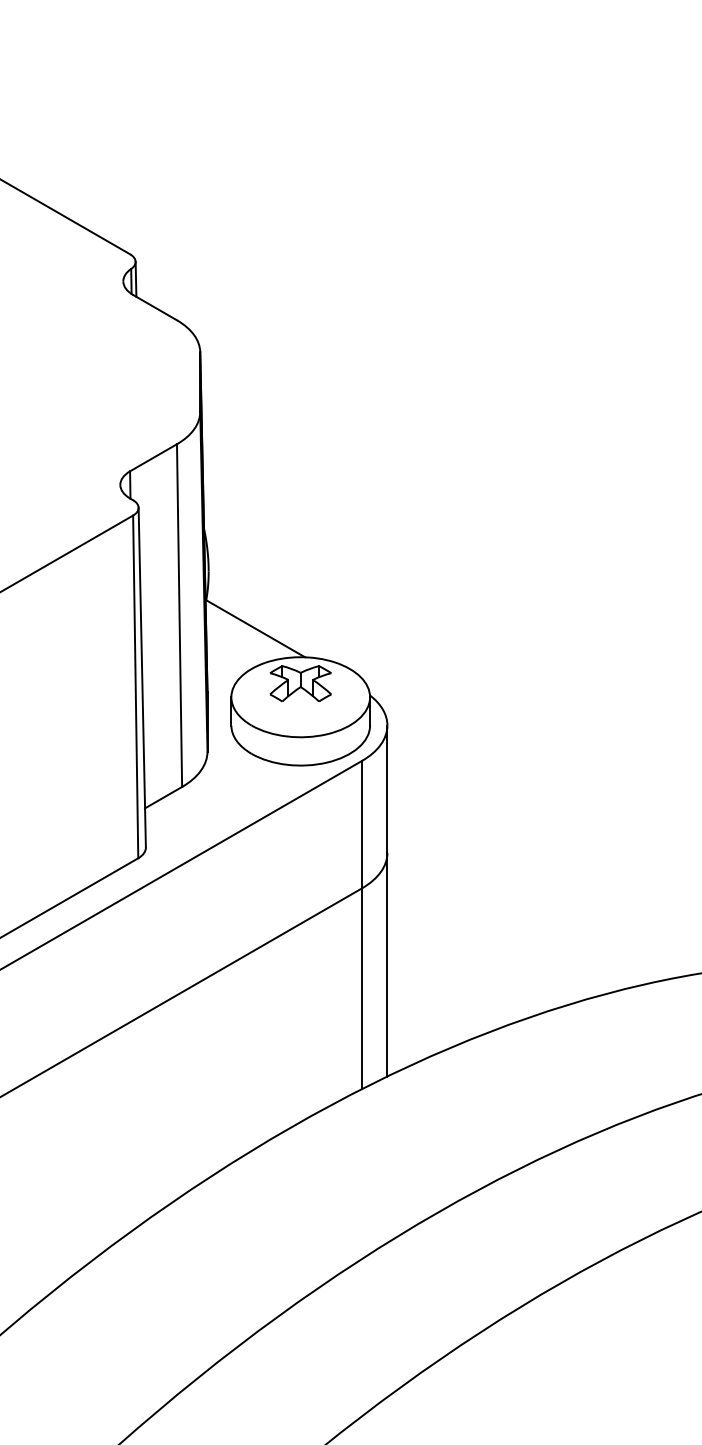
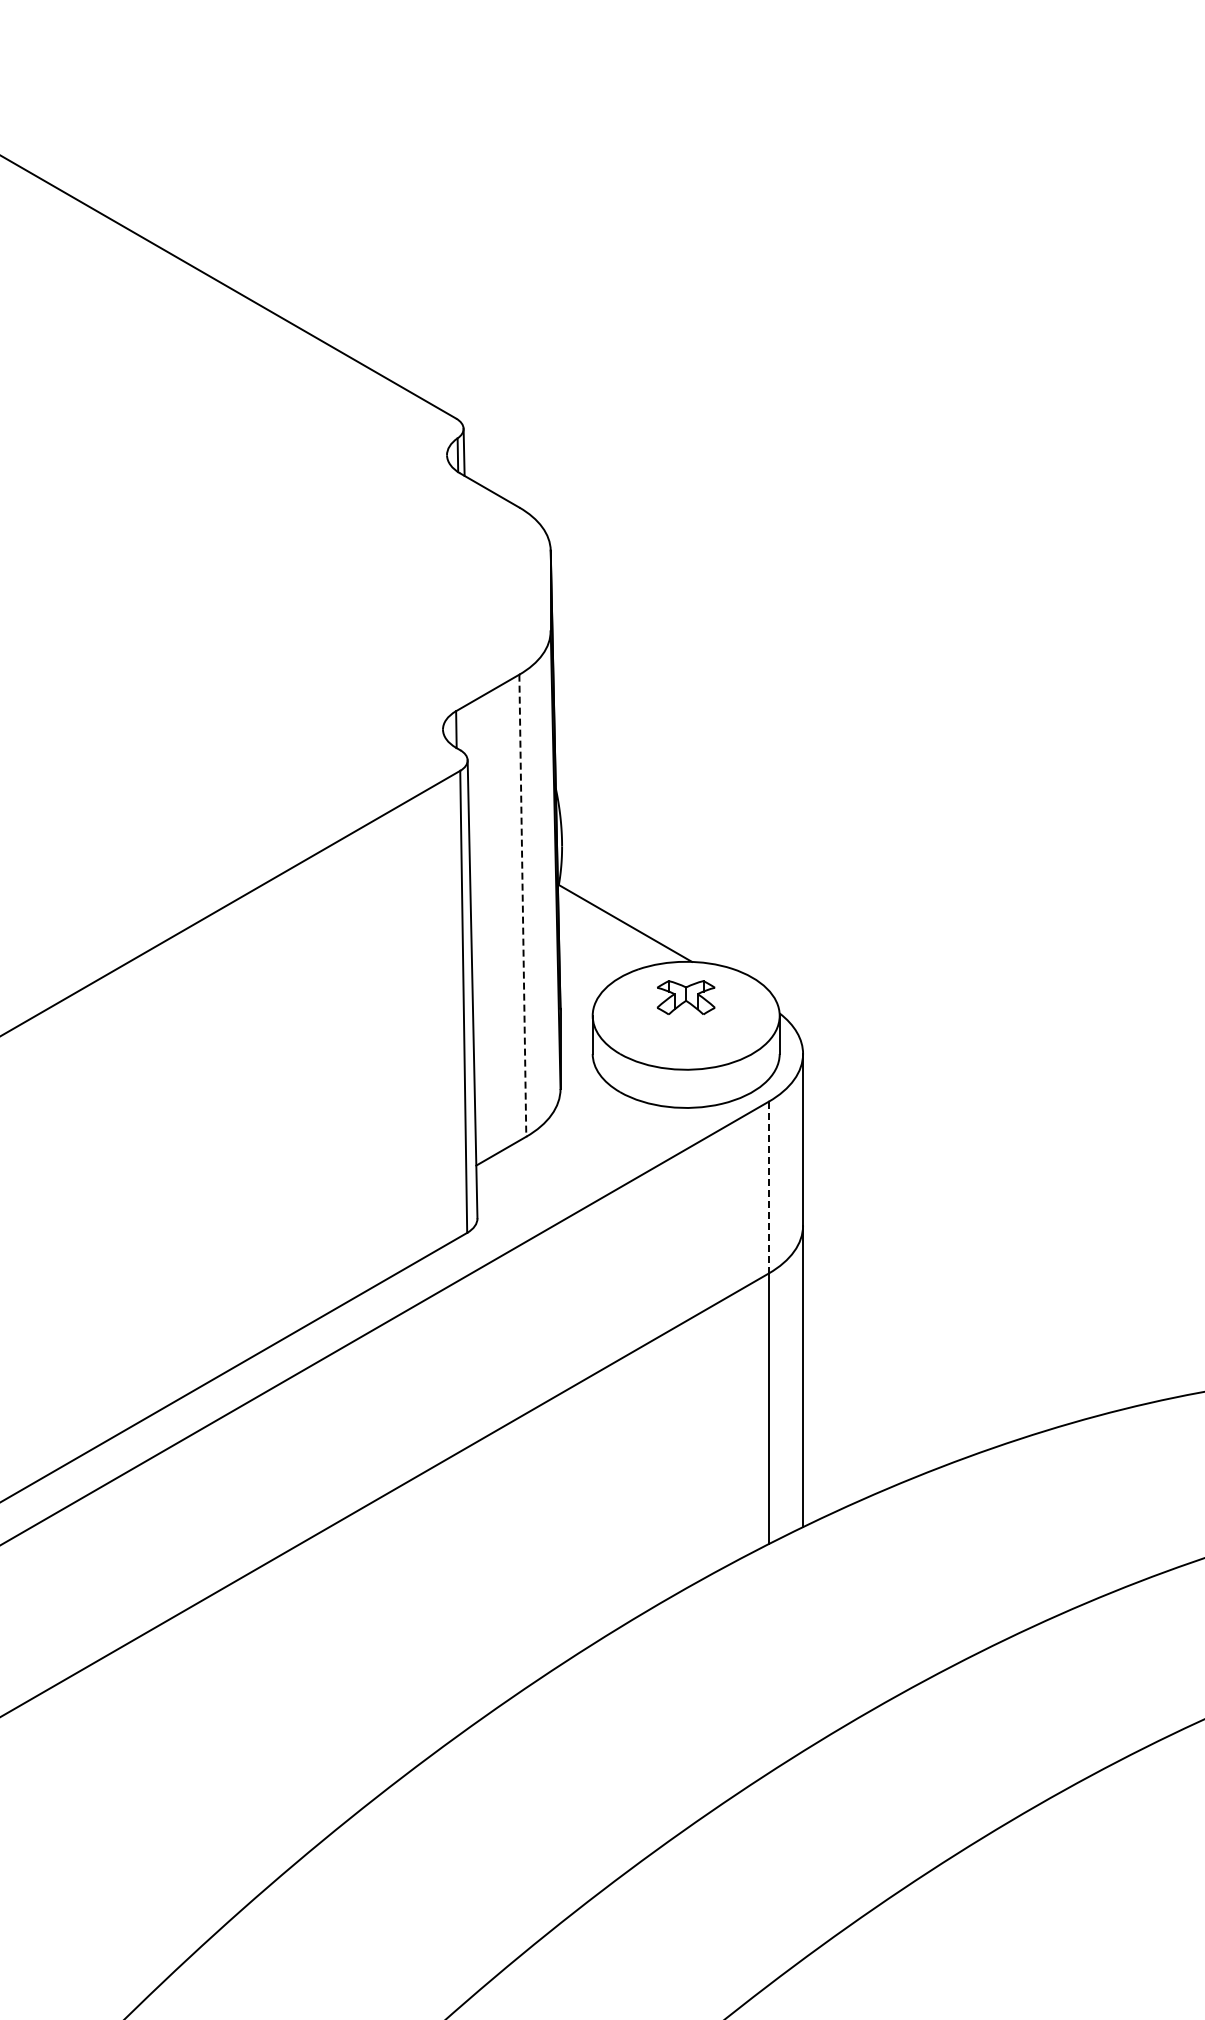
line: (179, 616) -> (522, 906), solid -> dashed
part: (300, 683) -> (685, 997), size x0.7
line: (361, 824) -> (768, 1187), solid -> dashed

